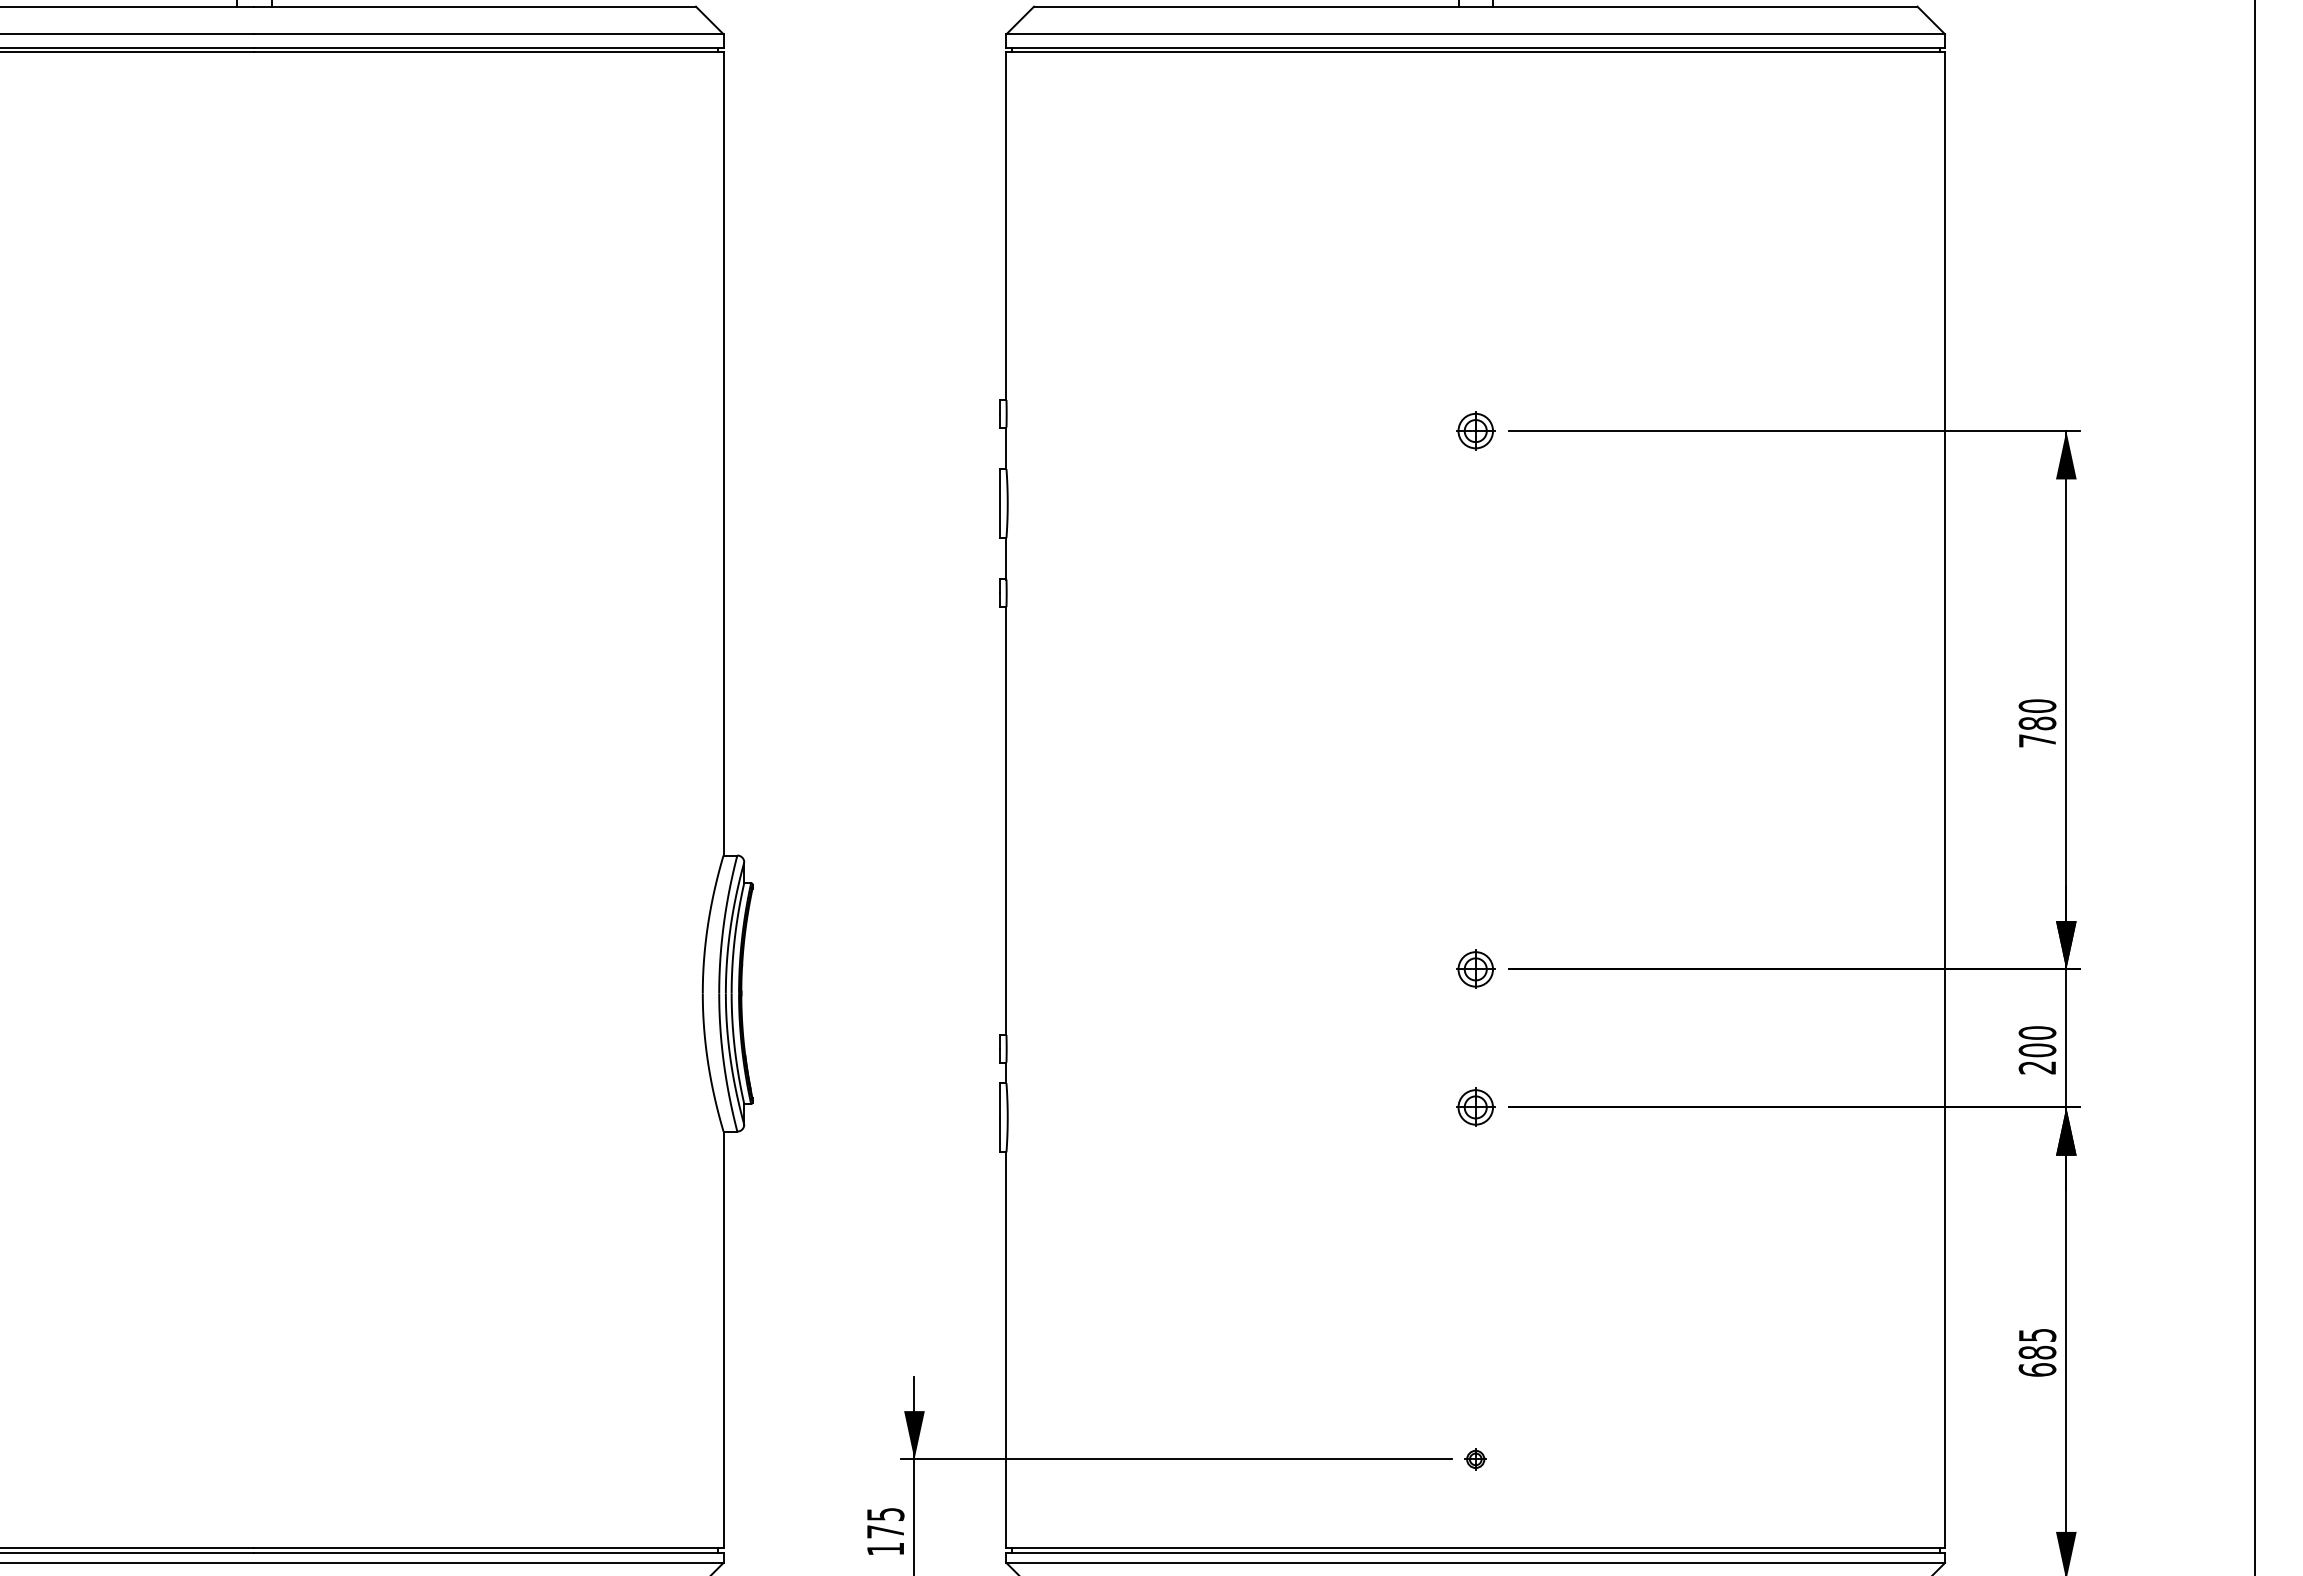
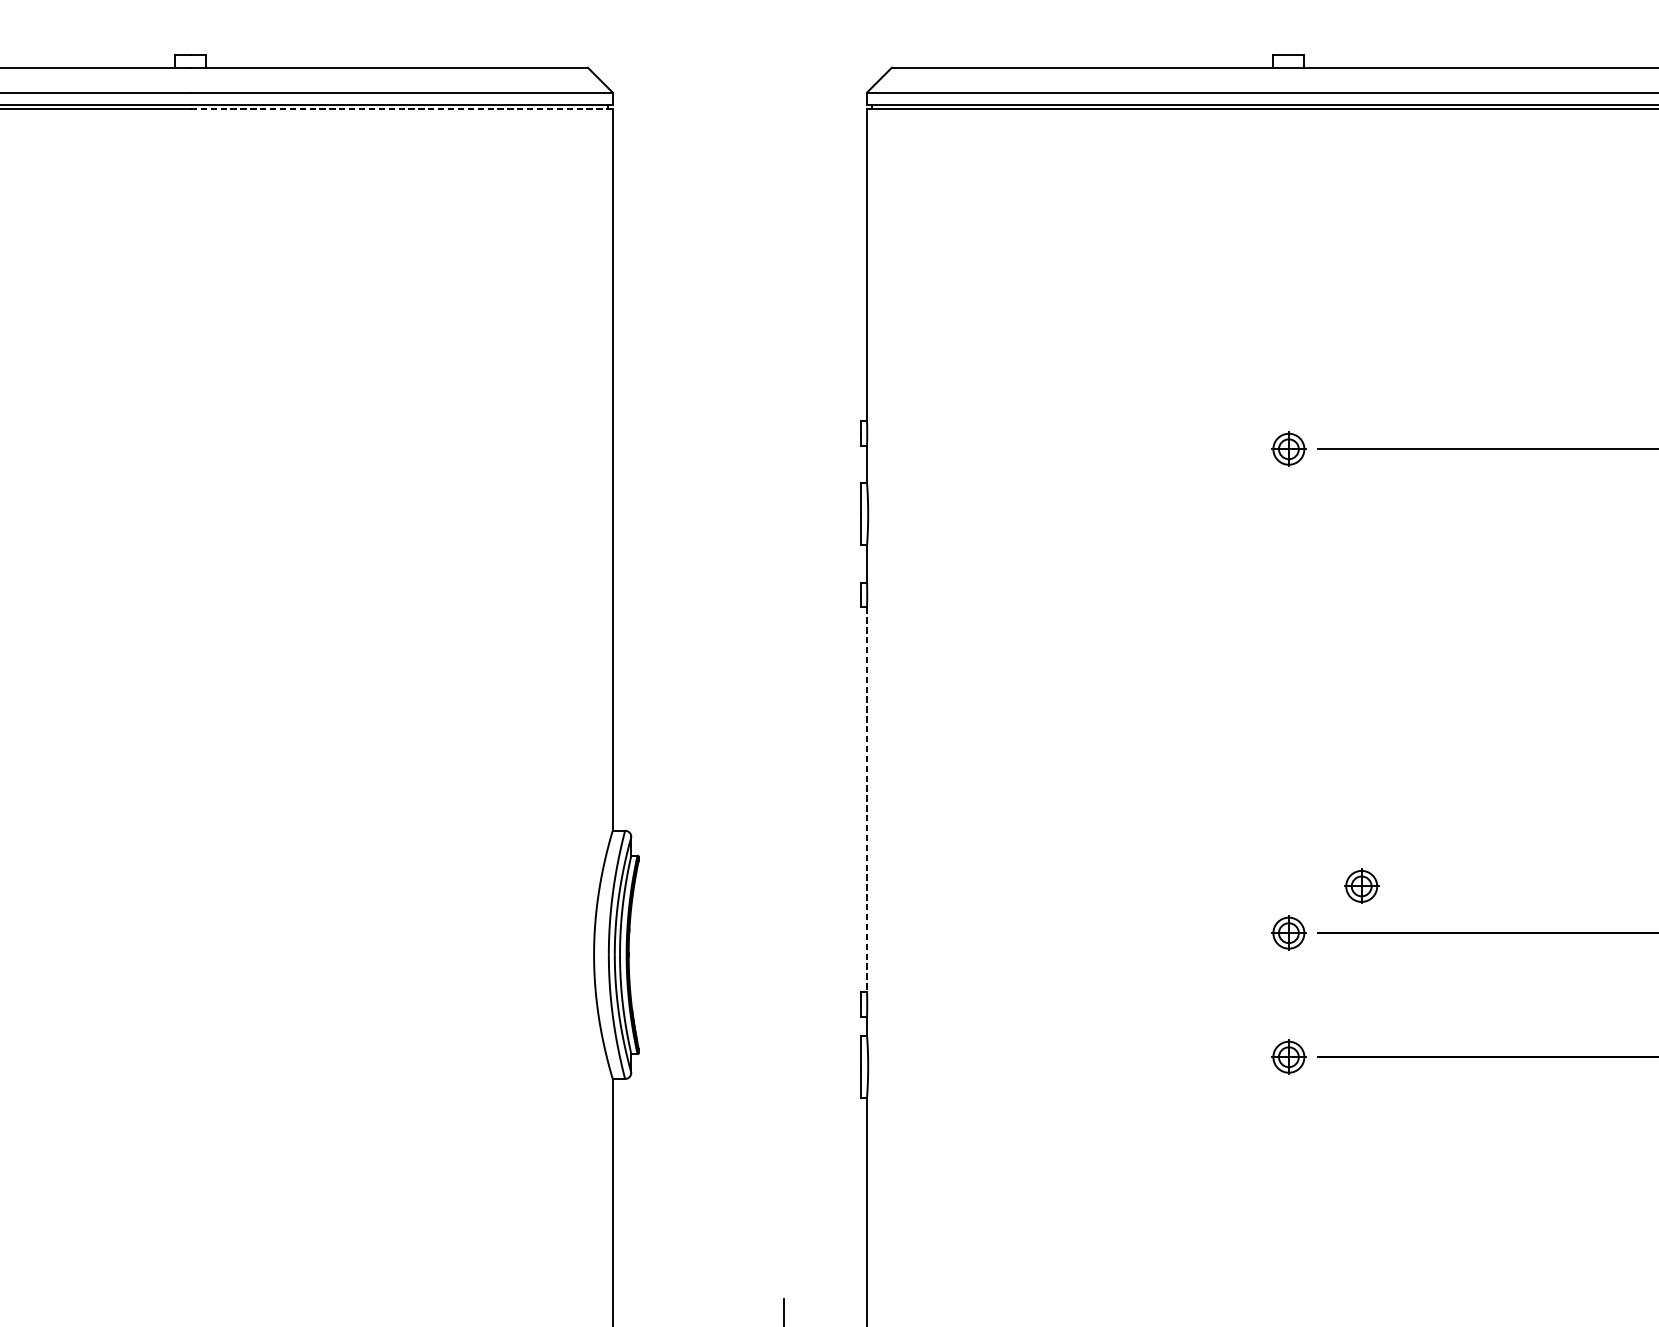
line: (488, 52) -> (401, 108), solid -> dashed
line: (1006, 821) -> (867, 800), solid -> dashed
part: (1556, 916) -> (1361, 885), added

